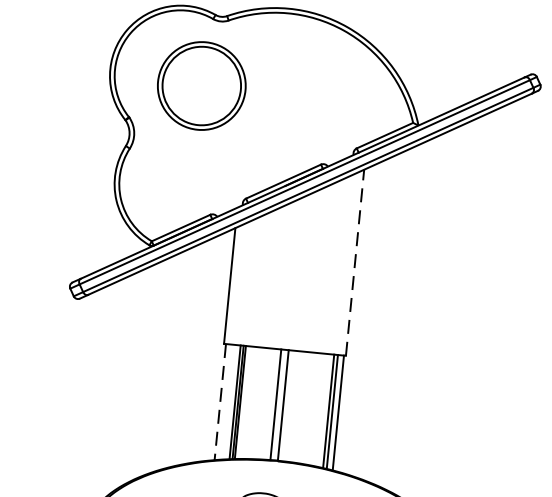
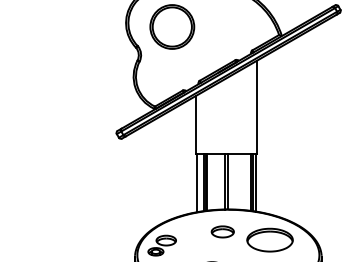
line: (355, 263) -> (257, 107), dashed -> solid
line: (219, 402) -> (196, 183), dashed -> solid

